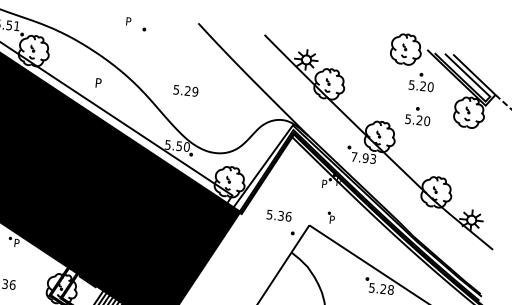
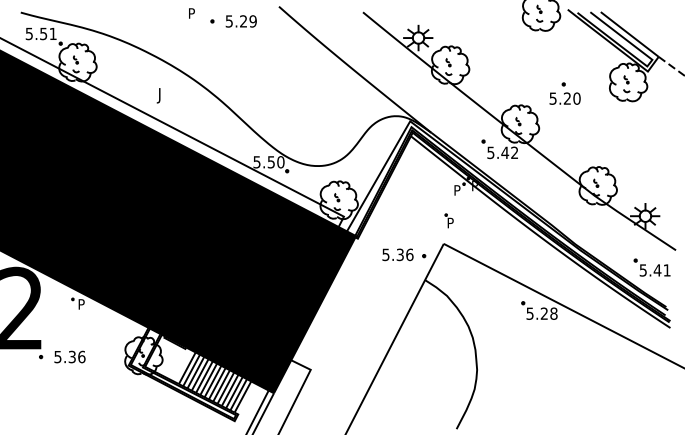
part: (421, 81) -> (564, 50), removed
text: (96, 83) -> (160, 95), P -> J
text: (185, 90) -> (240, 21), moved
text: (363, 157) -> (502, 152), 7.93 -> 5.42
text: (278, 215) -> (397, 254), moved
part: (330, 217) -> (448, 220), moved
part: (472, 261) -> (651, 267), added

